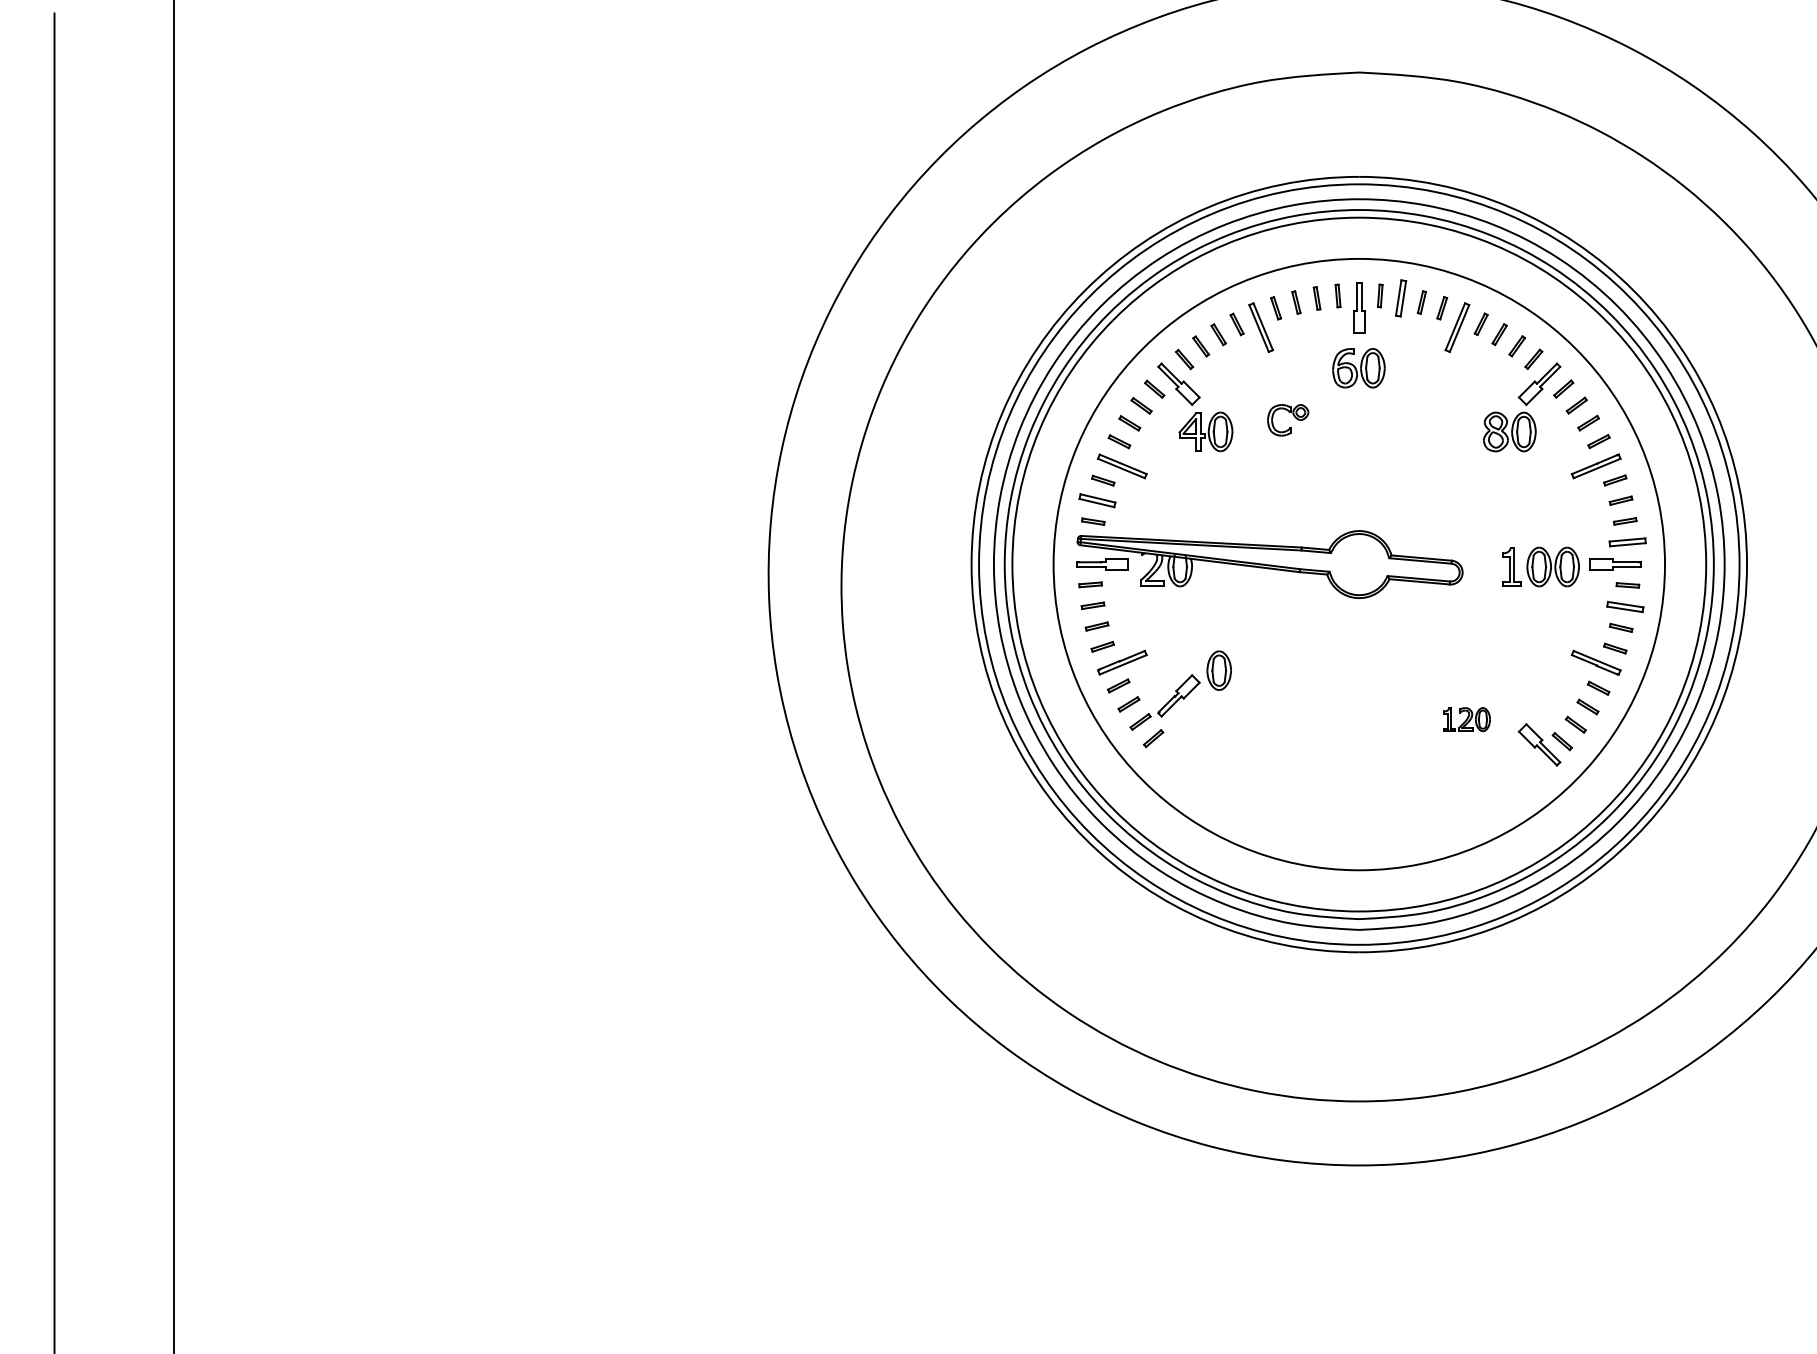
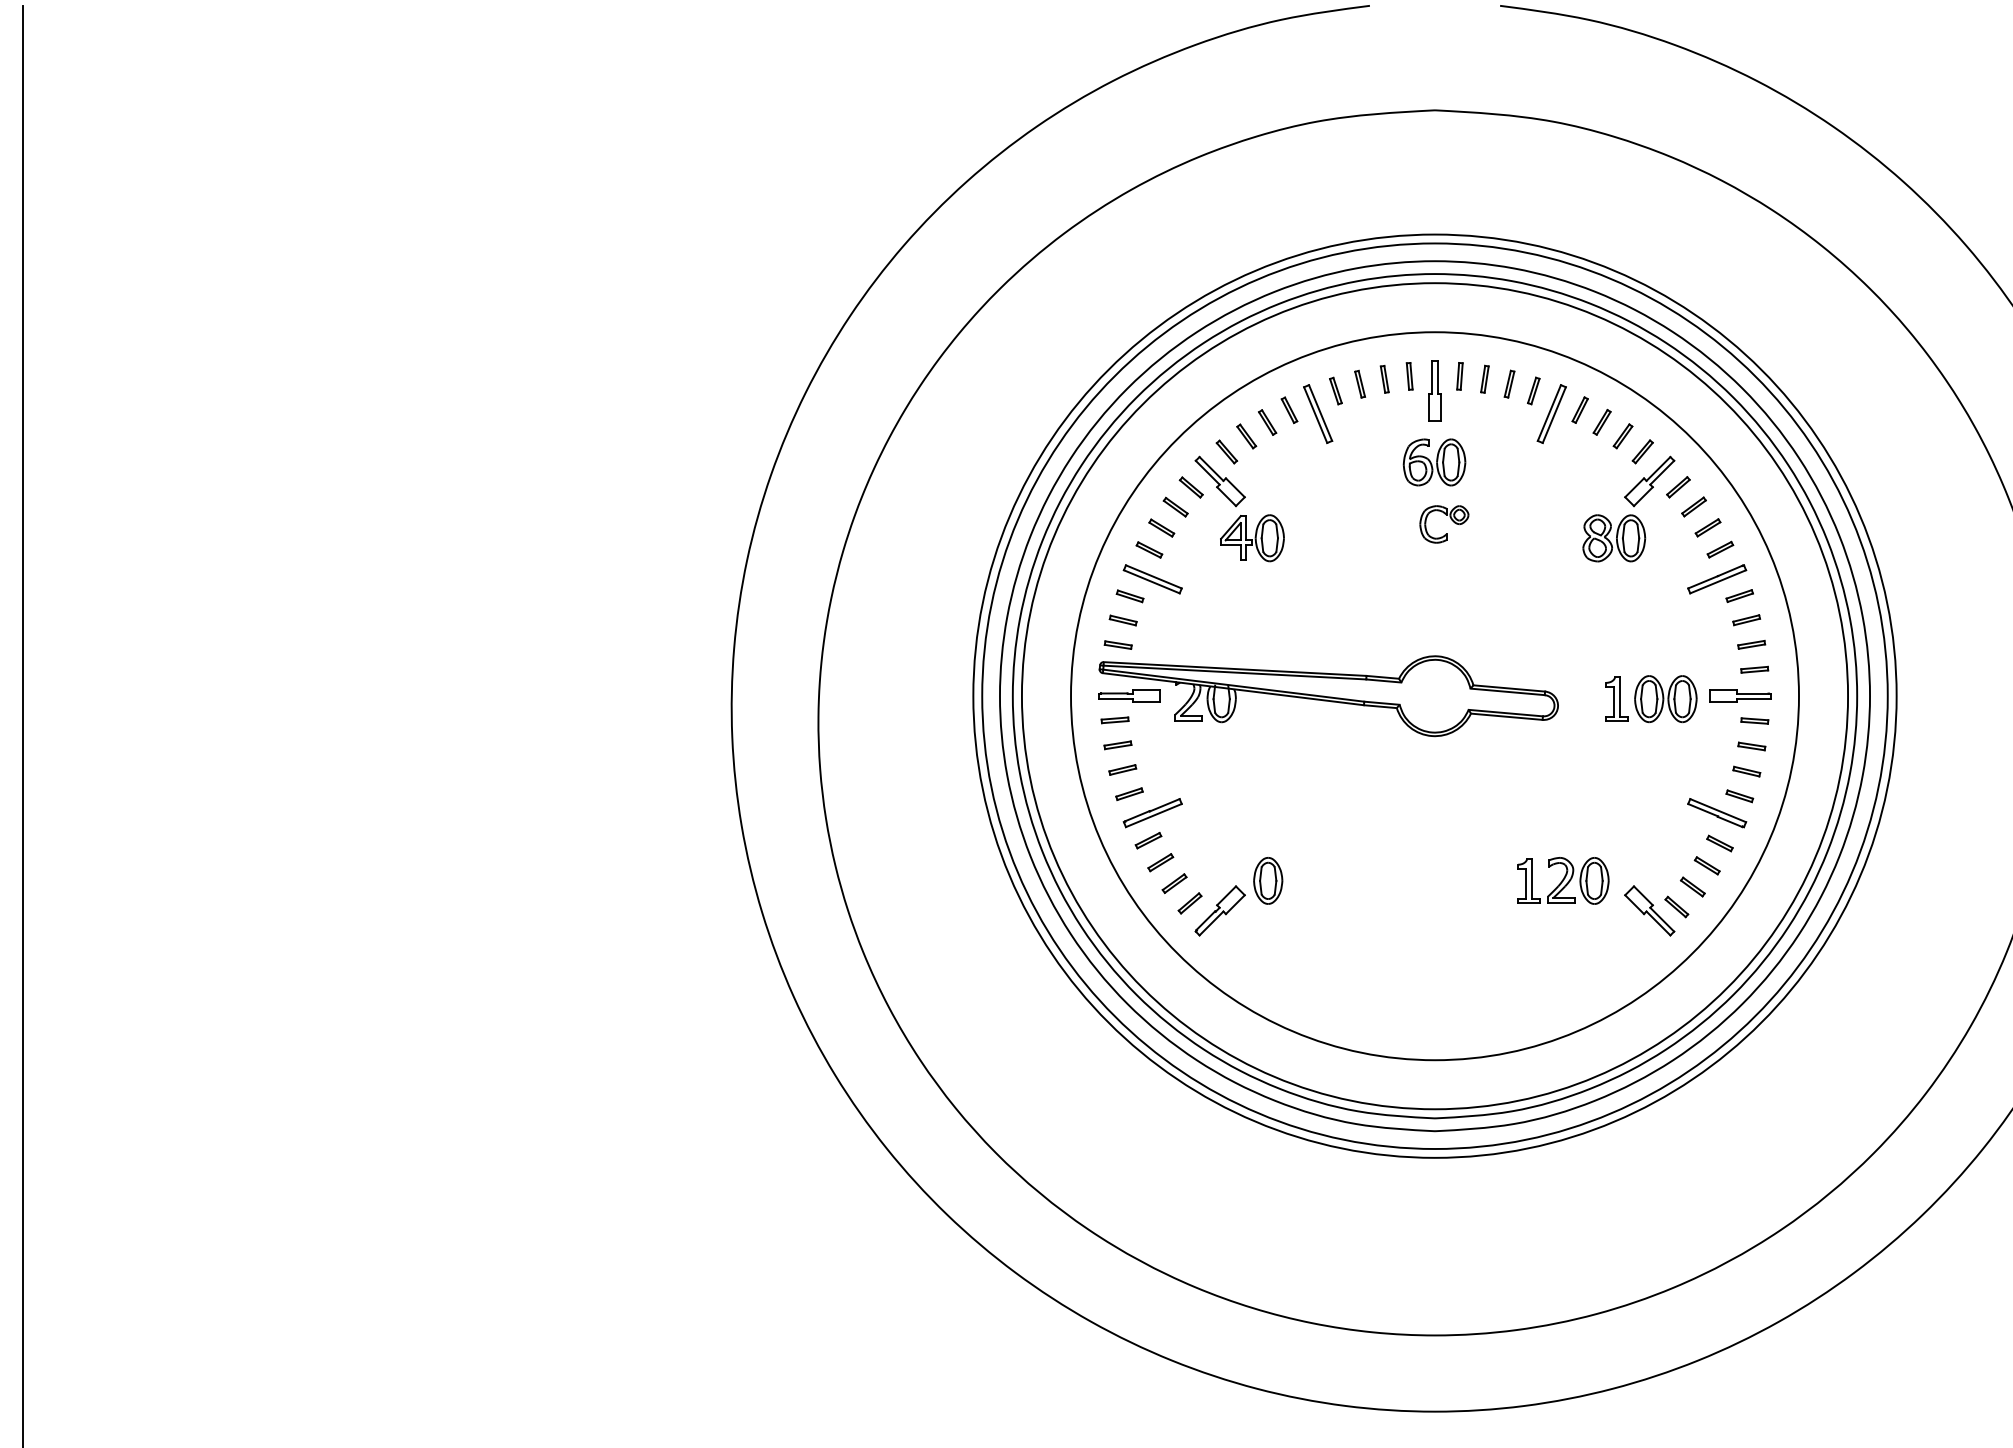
part: (1401, 298) -> (1485, 379), size x0.62
part: (1293, 416) -> (1450, 519), moved
part: (1097, 501) -> (1123, 621), size x0.62
part: (1627, 542) -> (1754, 669), size x0.62
part: (1625, 606) -> (1751, 746), size x0.62
part: (1194, 683) -> (1238, 896), moved
part: (1467, 719) -> (1563, 880), size x1.67

